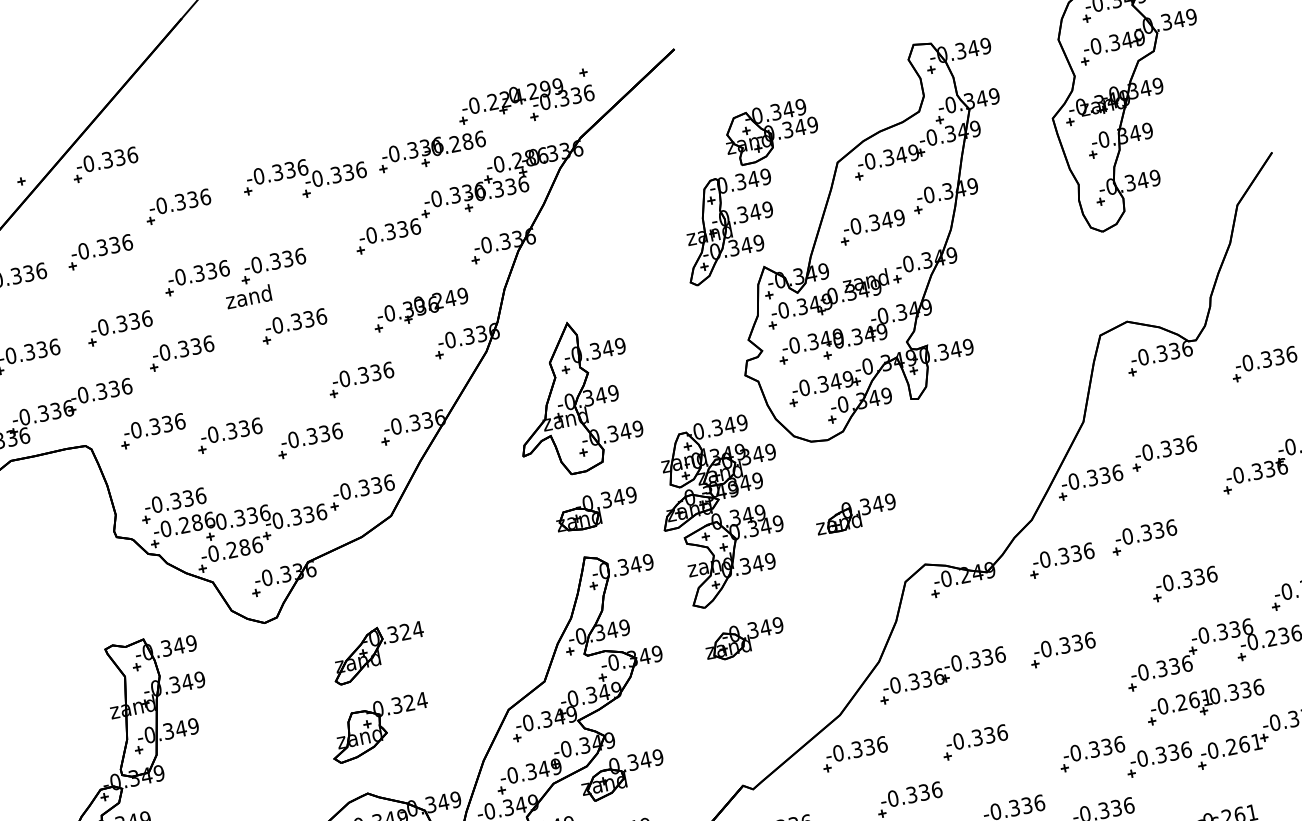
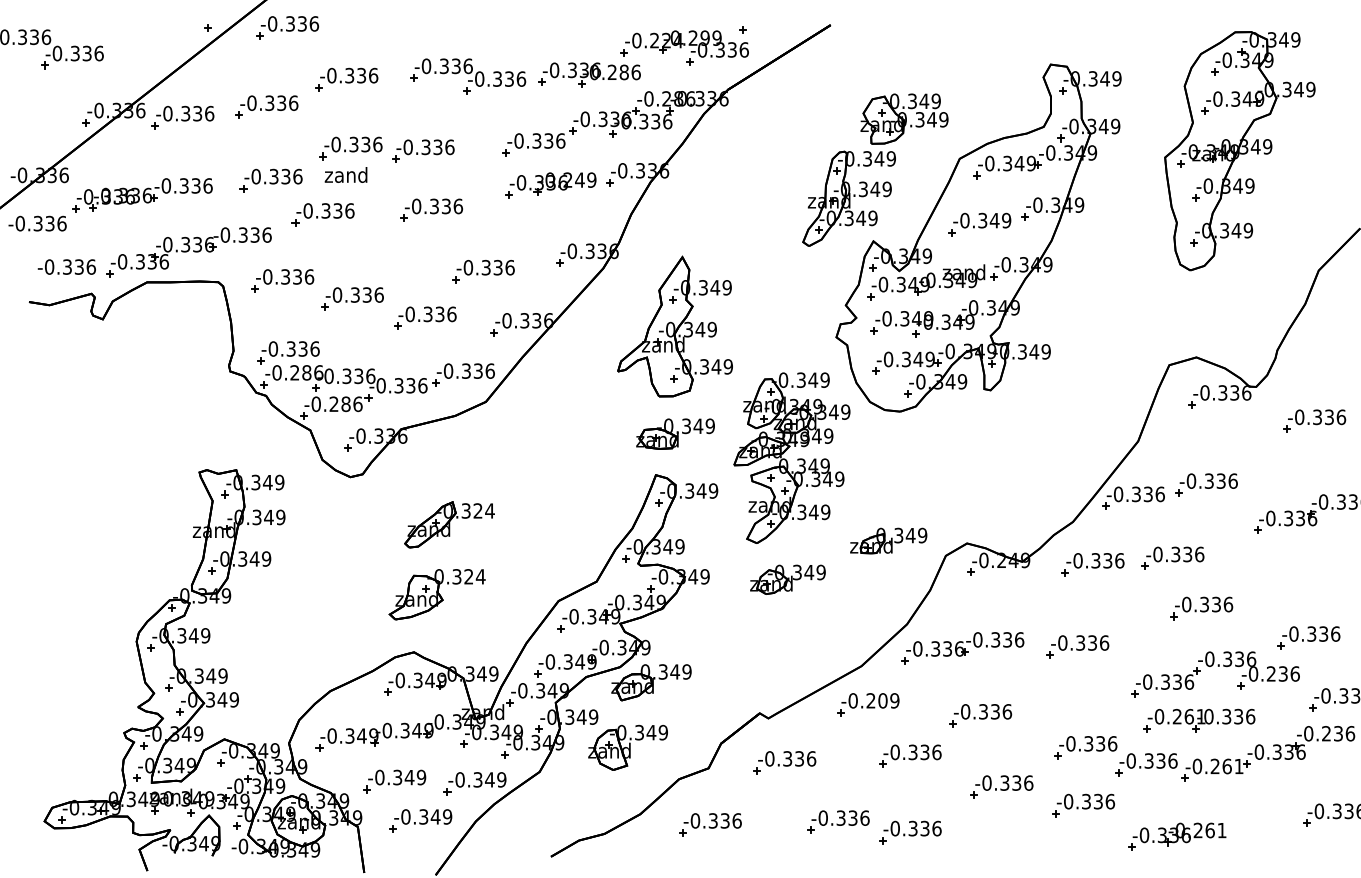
text: (247, 296) -> (345, 174), moved
part: (420, 310) -> (550, 185), moved
part: (855, 514) -> (888, 540), moved
text: (869, 746) -> (882, 700), -0.336 -> -0.209

